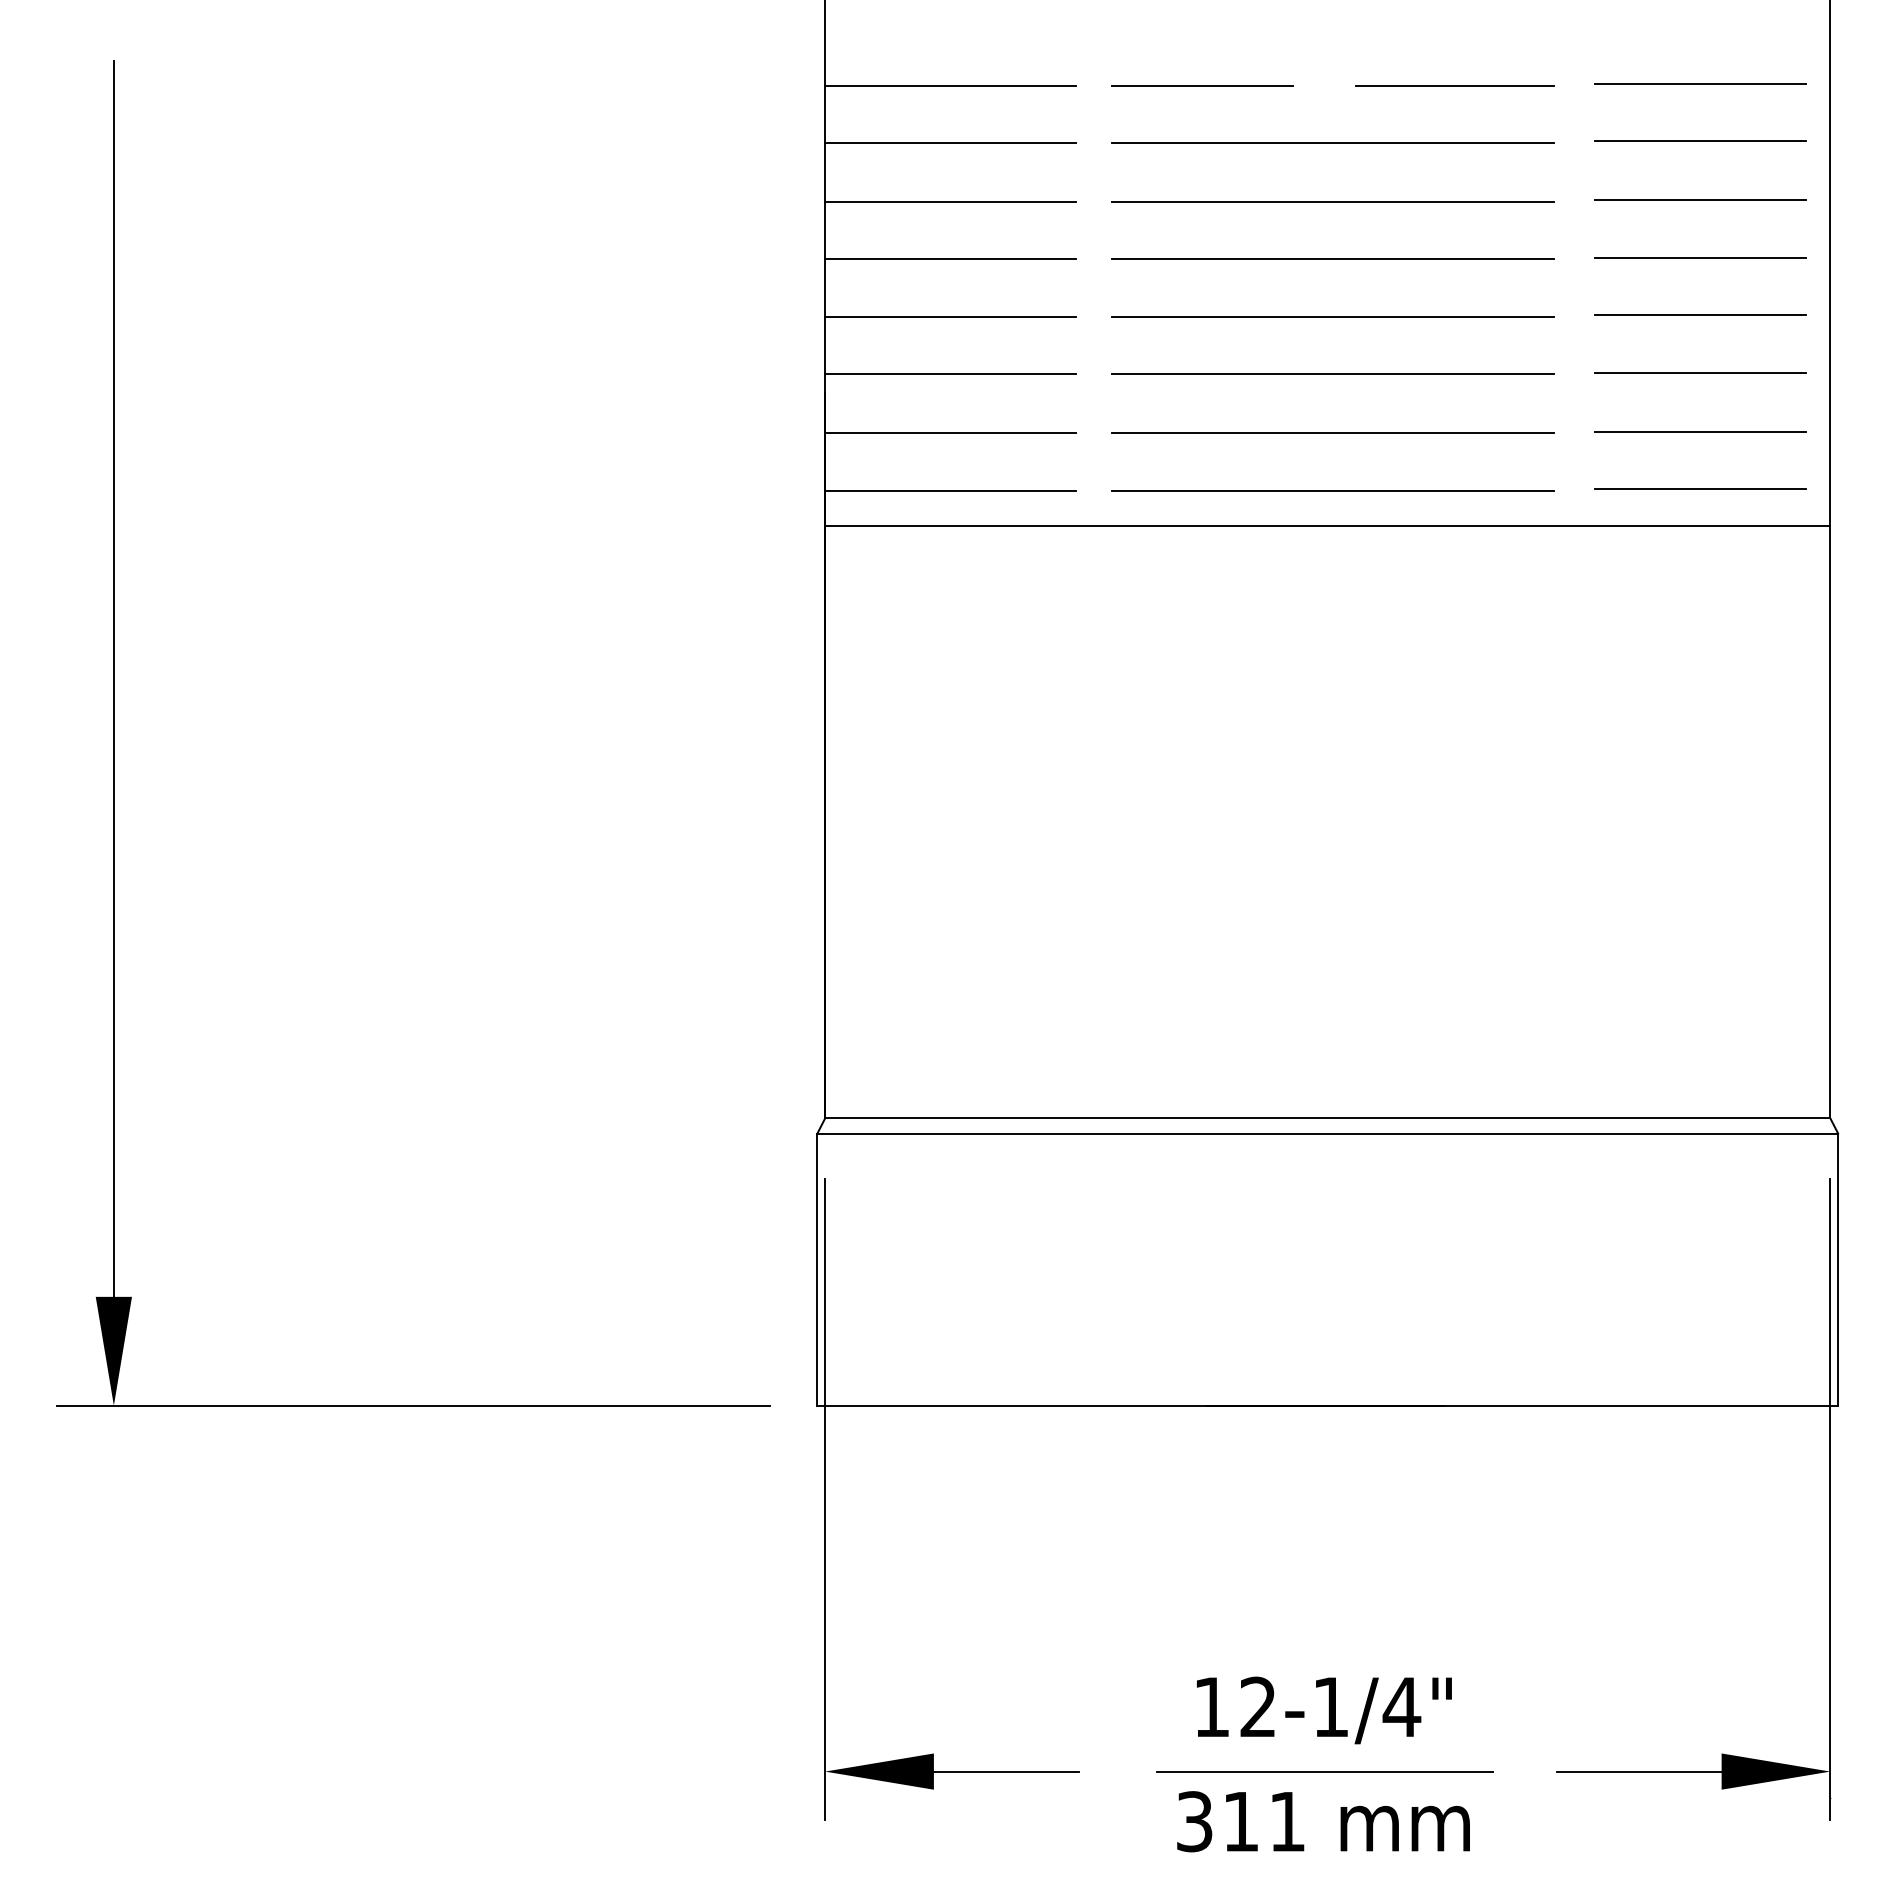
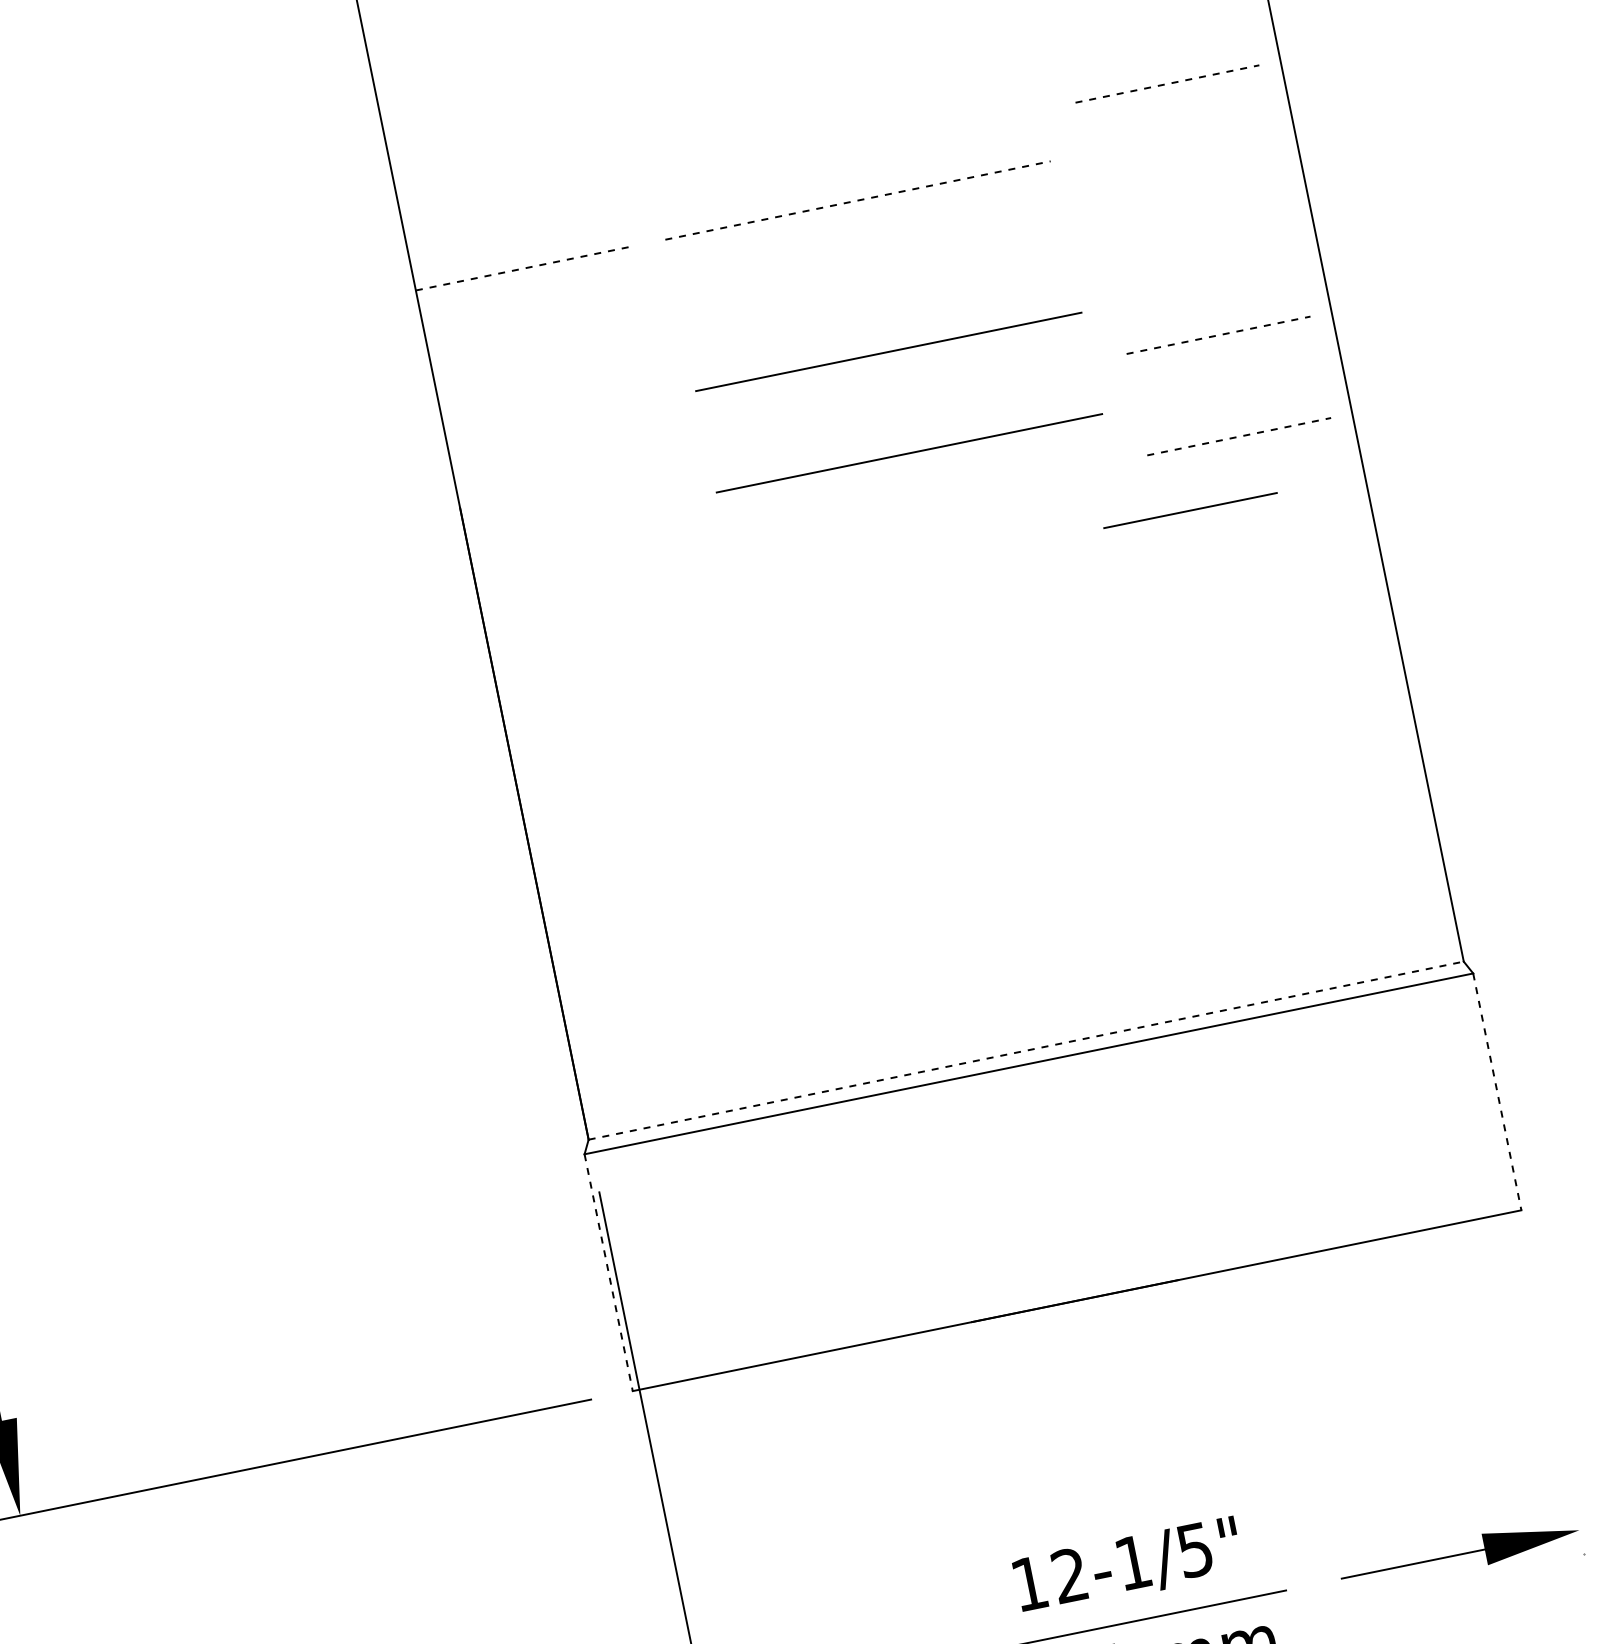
line: (1700, 83) -> (1167, 83), solid -> dashed
line: (950, 85) -> (514, 218), removed
line: (1202, 85) -> (734, 173), removed
line: (1454, 85) -> (1189, 510), moved
line: (1700, 141) -> (1177, 134), removed
line: (950, 142) -> (524, 267), solid -> dashed
line: (1333, 142) -> (858, 200), solid -> dashed
line: (1700, 200) -> (1188, 185), removed
line: (1332, 201) -> (867, 251), removed
line: (950, 202) -> (535, 320), removed
line: (1700, 257) -> (1198, 235), removed
line: (950, 259) -> (545, 369), removed
line: (1332, 259) -> (878, 302), removed
line: (1700, 315) -> (1208, 285), removed
line: (950, 316) -> (555, 419), removed
line: (1700, 372) -> (1218, 335), solid -> dashed
line: (950, 374) -> (566, 469), removed
line: (1332, 374) -> (898, 402), removed
line: (1700, 431) -> (1229, 386), removed
line: (950, 433) -> (576, 521), removed
line: (1700, 489) -> (1239, 437), solid -> dashed
line: (950, 490) -> (586, 570), removed
line: (1332, 490) -> (919, 503), removed
line: (1327, 525) -> (920, 534), removed
line: (1327, 1118) -> (1025, 1050), solid -> dashed
line: (817, 1270) -> (608, 1273), solid -> dashed
line: (1838, 1270) -> (1497, 1092), solid -> dashed
line: (1830, 1498) -> (1531, 1292), removed
text: (1401, 1707) -> (1194, 1550), 12-1/4" -> 12-1/5"

